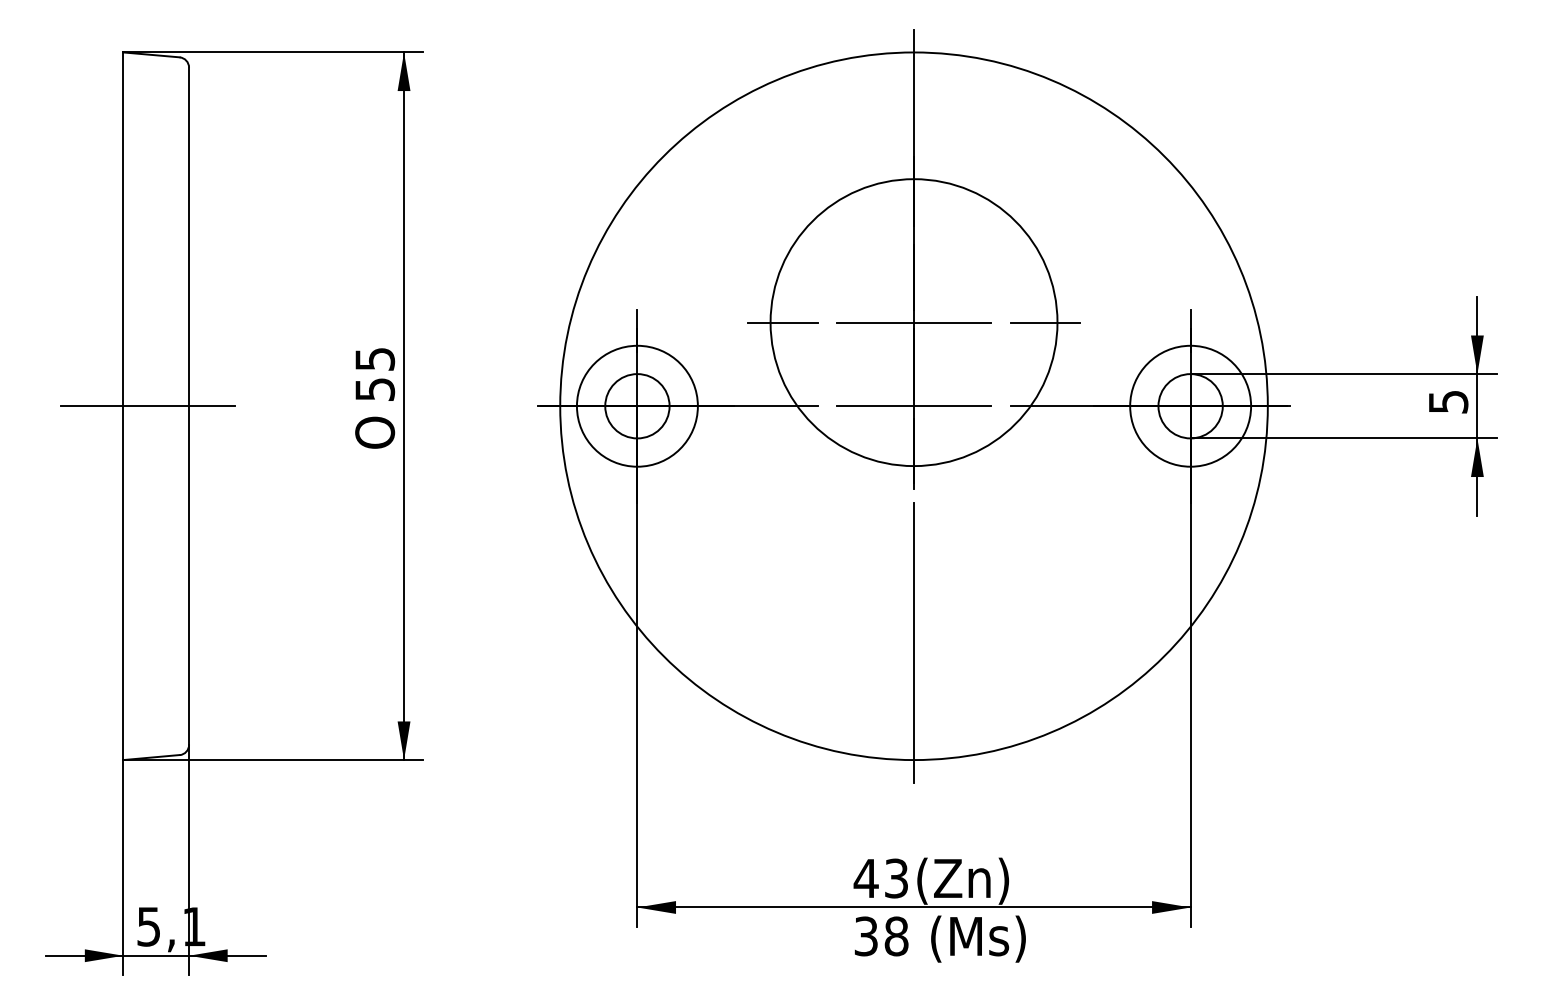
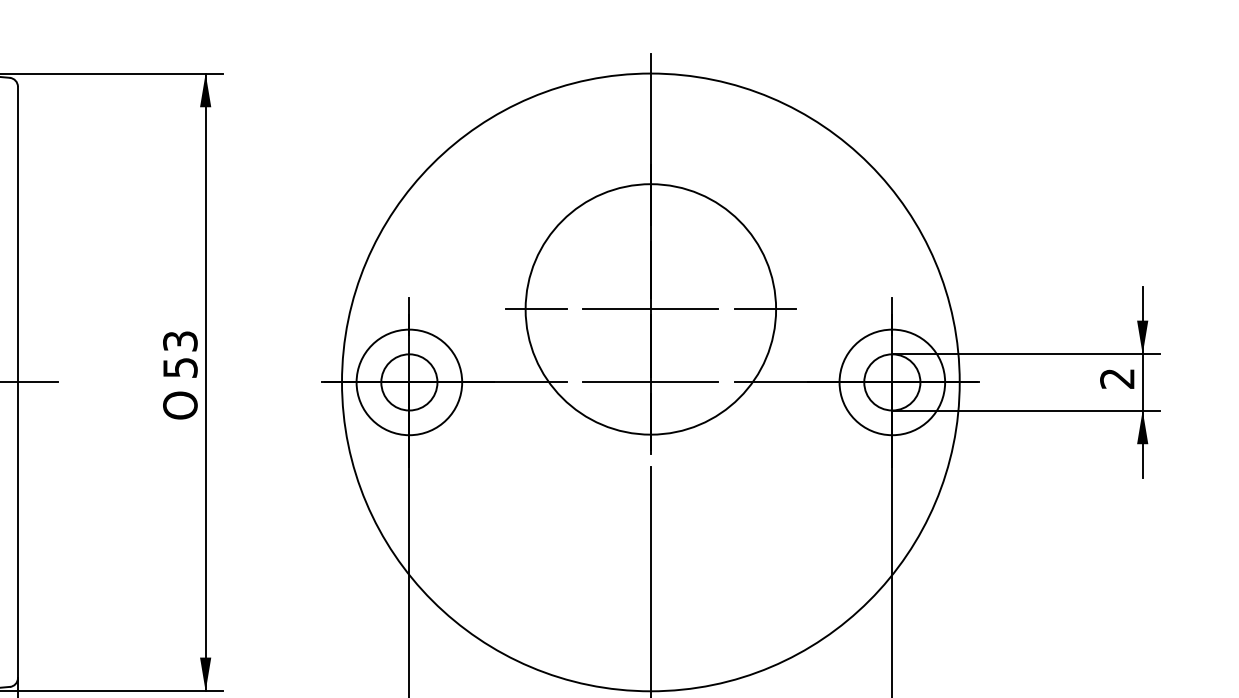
text: (374, 359) -> (179, 341), 55 -> 53
text: (1448, 402) -> (1117, 379), 5 -> 2

